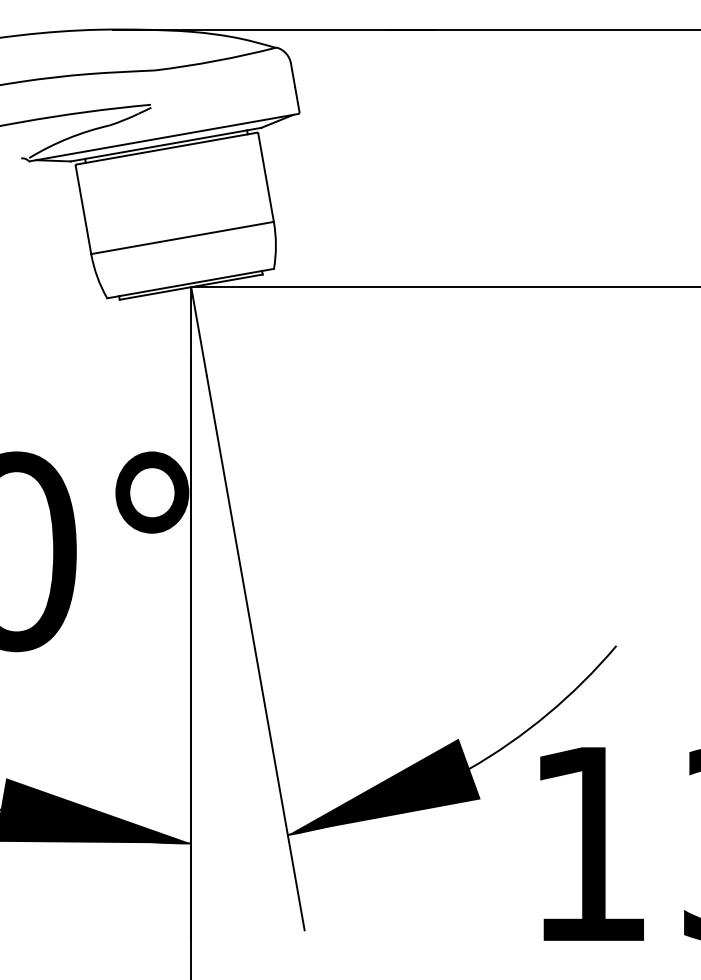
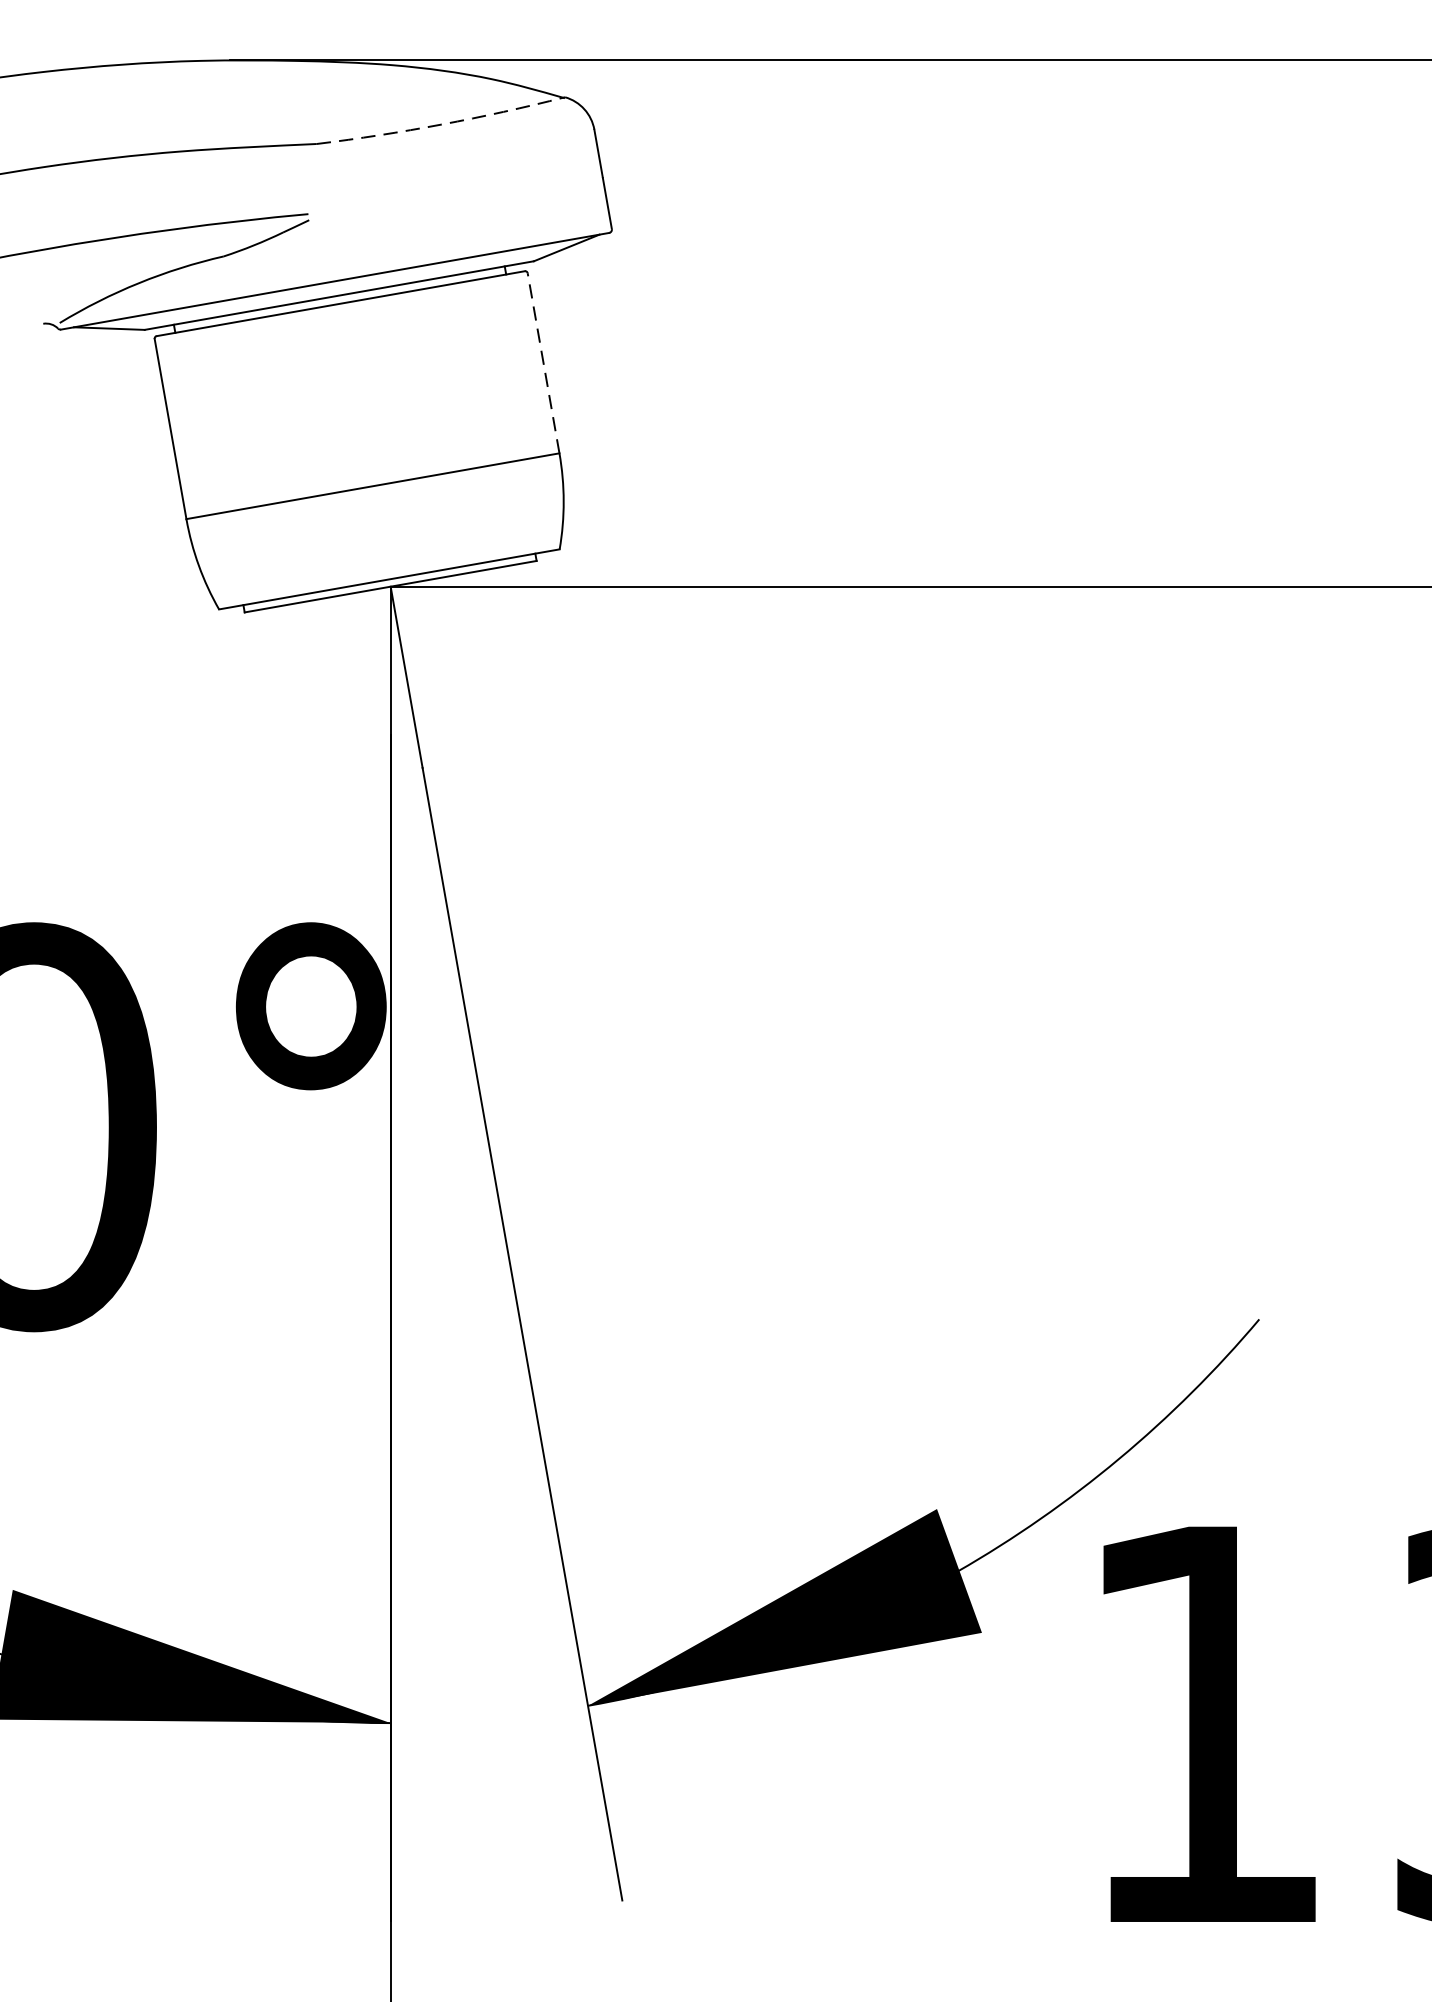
arc: (216, 60) -> (442, 123), solid -> dashed
line: (266, 177) -> (544, 362), solid -> dashed

